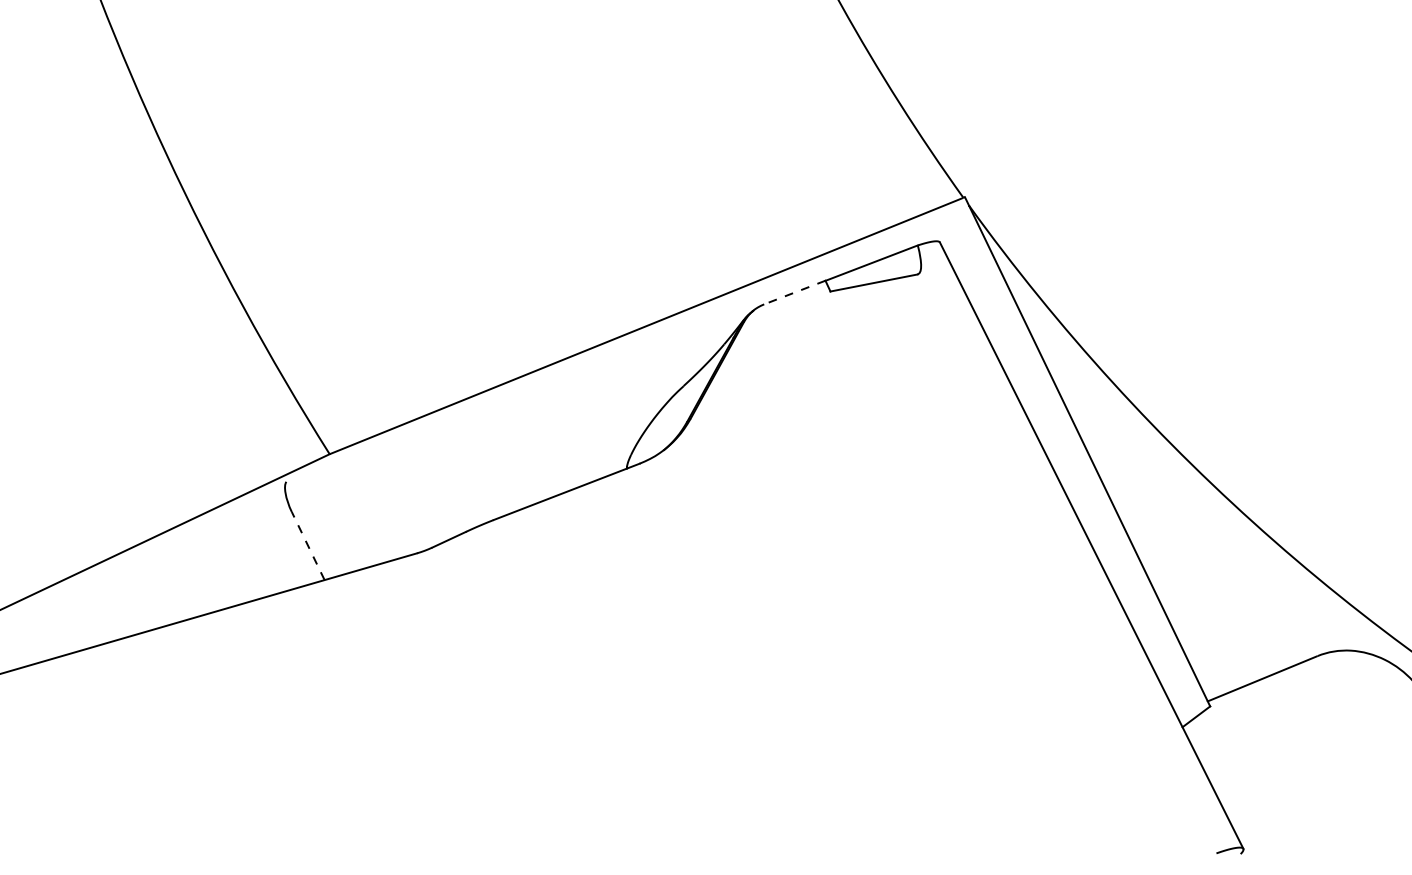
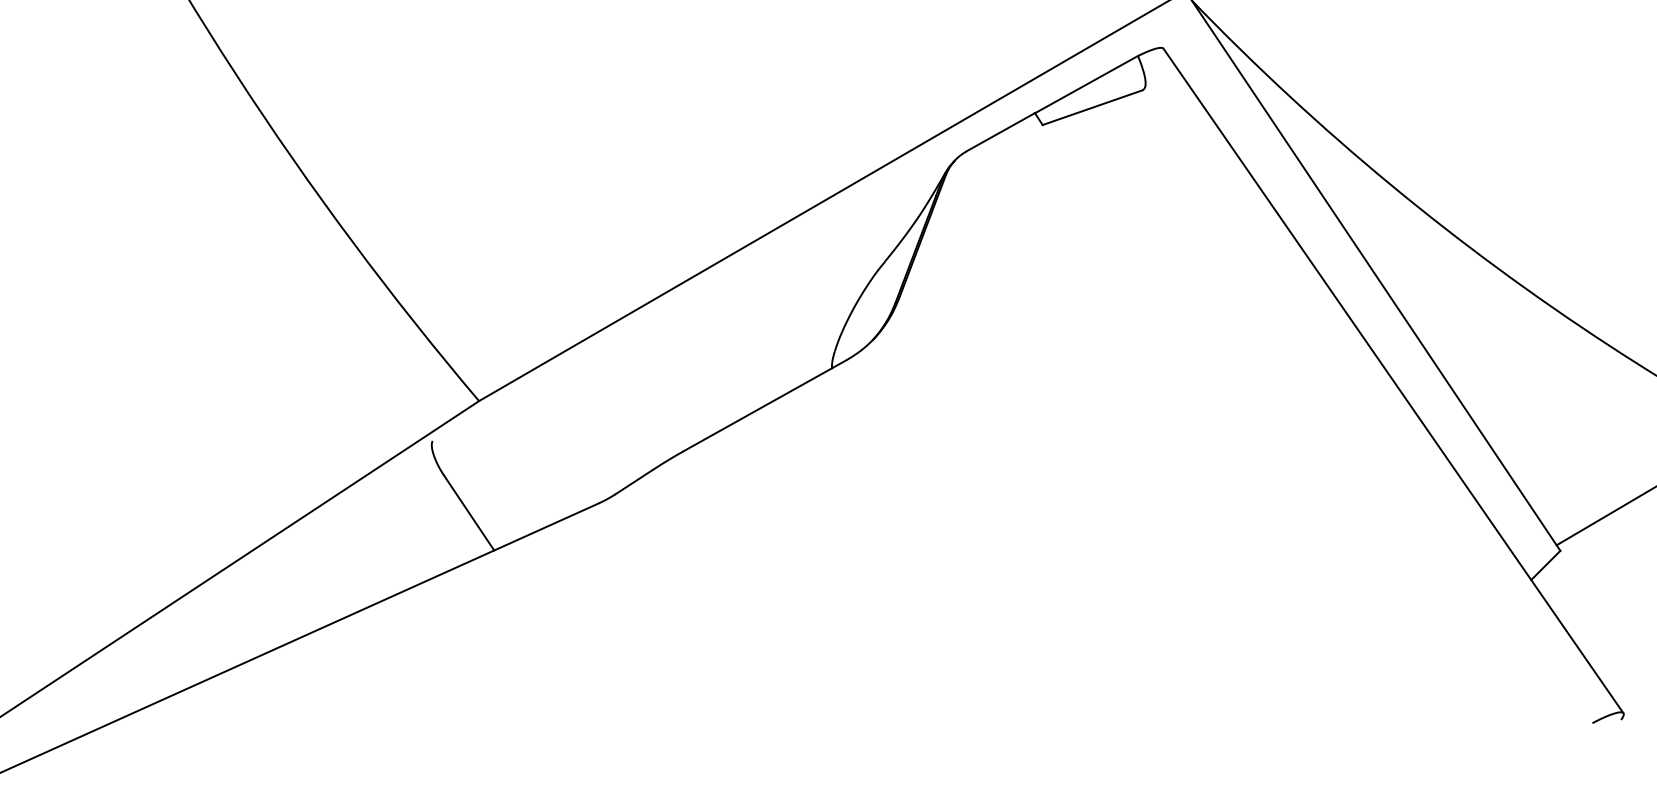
line: (794, 292) -> (1000, 132), dashed -> solid
line: (308, 546) -> (469, 513), dashed -> solid

